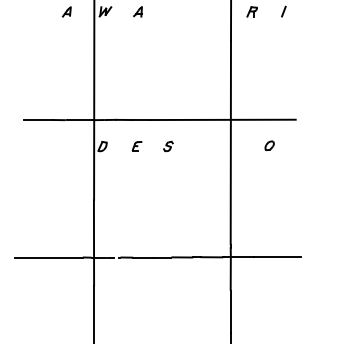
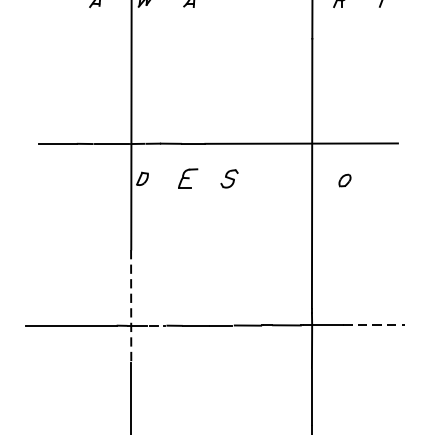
part: (269, 145) -> (344, 180), moved
part: (136, 146) -> (187, 178), size x1.6
part: (168, 146) -> (229, 178), size x1.4
line: (94, 243) -> (131, 307), solid -> dashed
line: (278, 257) -> (375, 325), solid -> dashed

